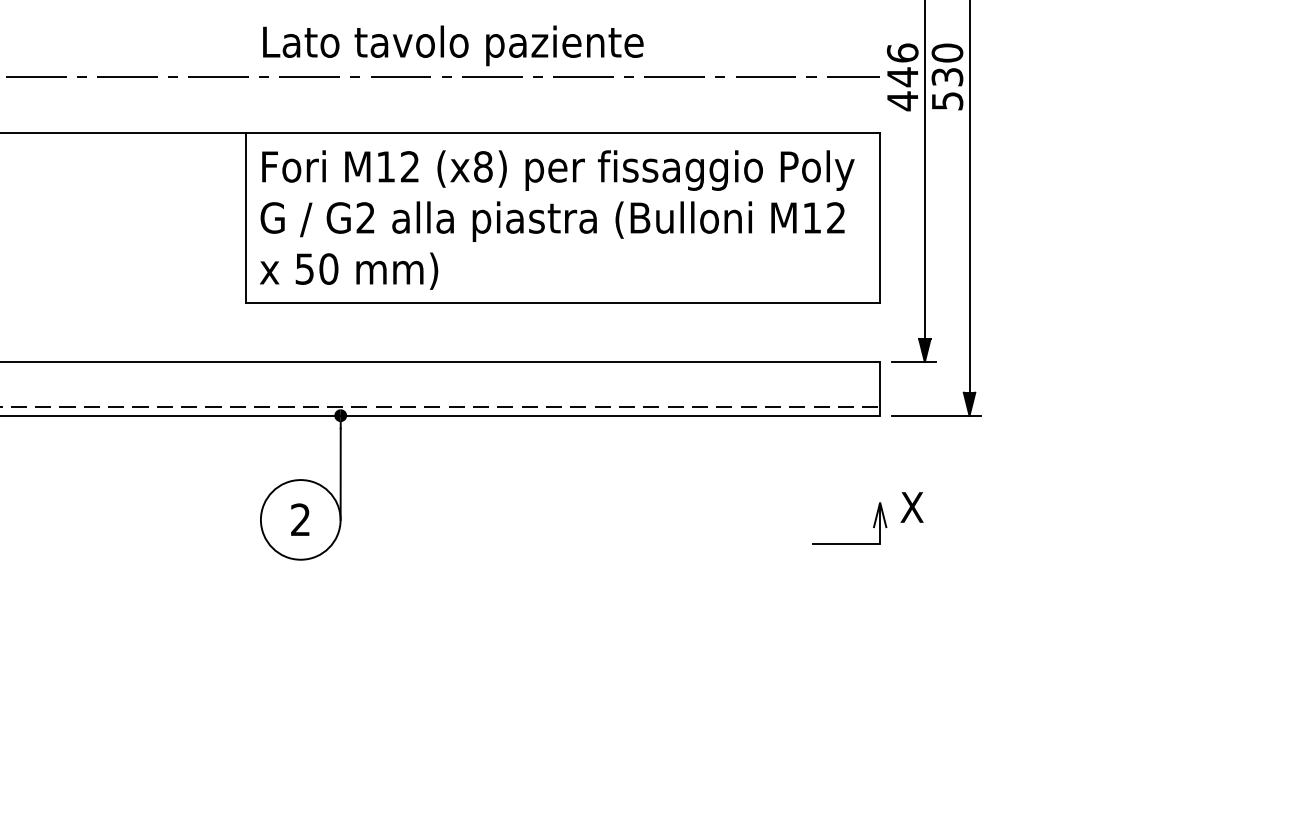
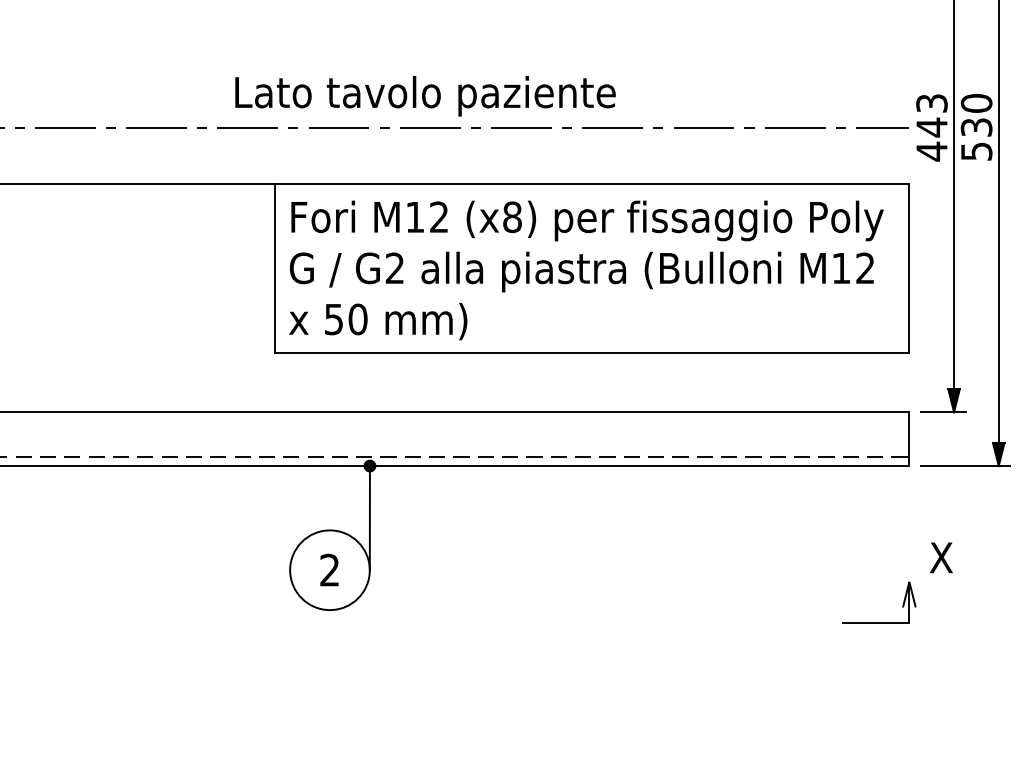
text: (453, 45) -> (425, 95), moved
text: (902, 52) -> (931, 102), 446 -> 443
part: (849, 543) -> (878, 622), moved

